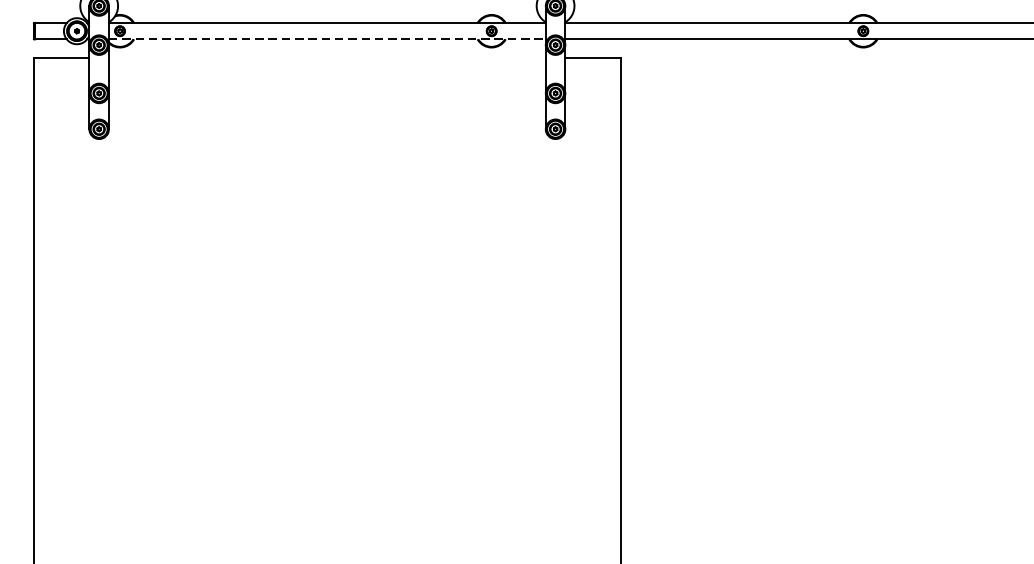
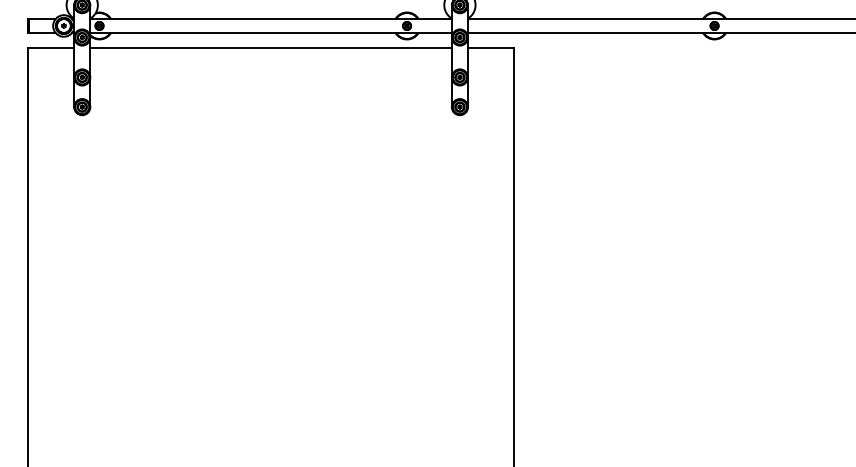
line: (327, 39) -> (271, 32), dashed -> solid
line: (326, 57) -> (270, 47), added

